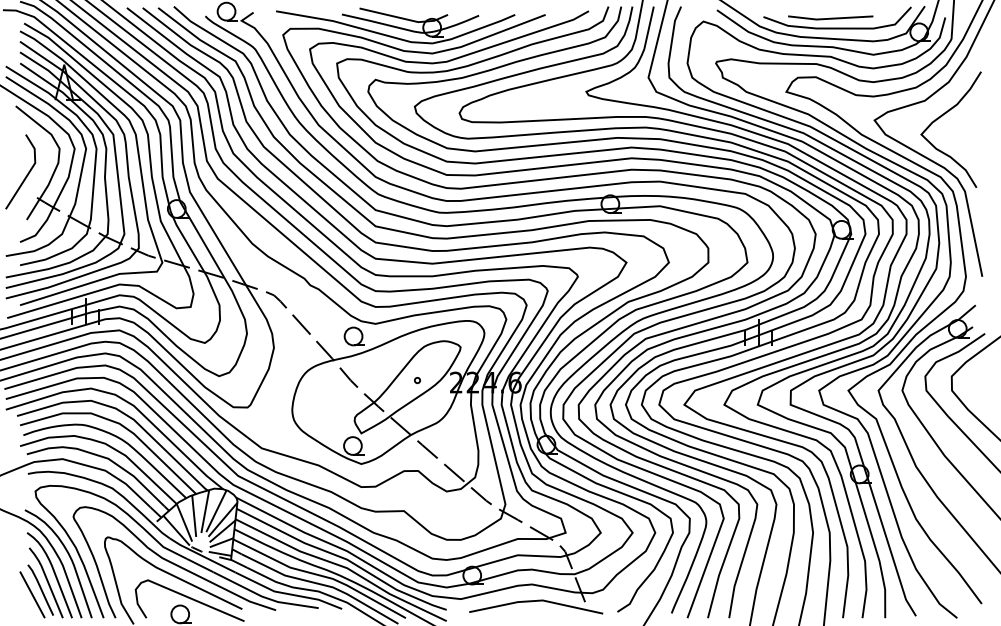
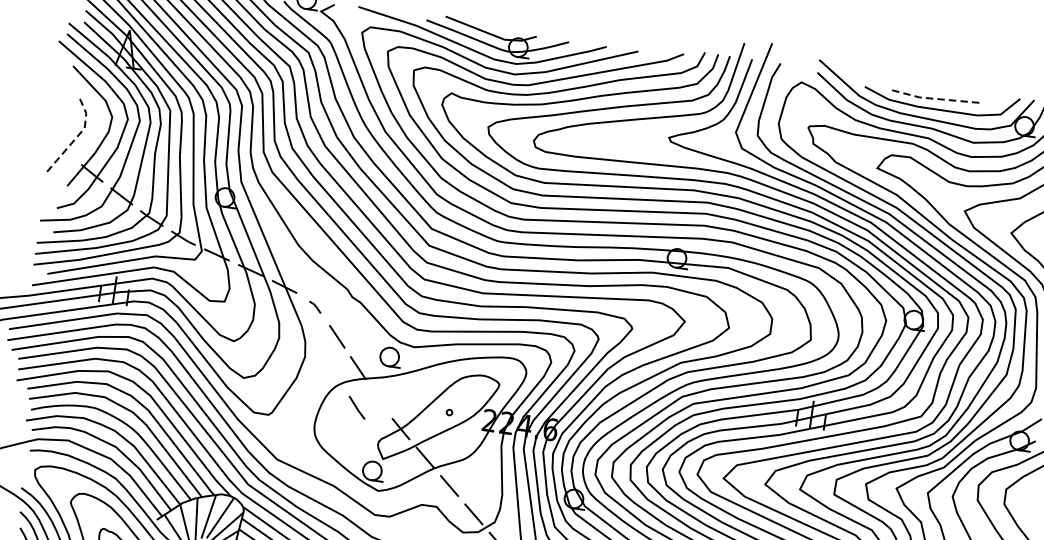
line: (829, 18) -> (933, 98), solid -> dashed
line: (29, 171) -> (77, 136), solid -> dashed
part: (276, 299) -> (315, 306), size x0.6
line: (348, 377) -> (356, 407), moved

